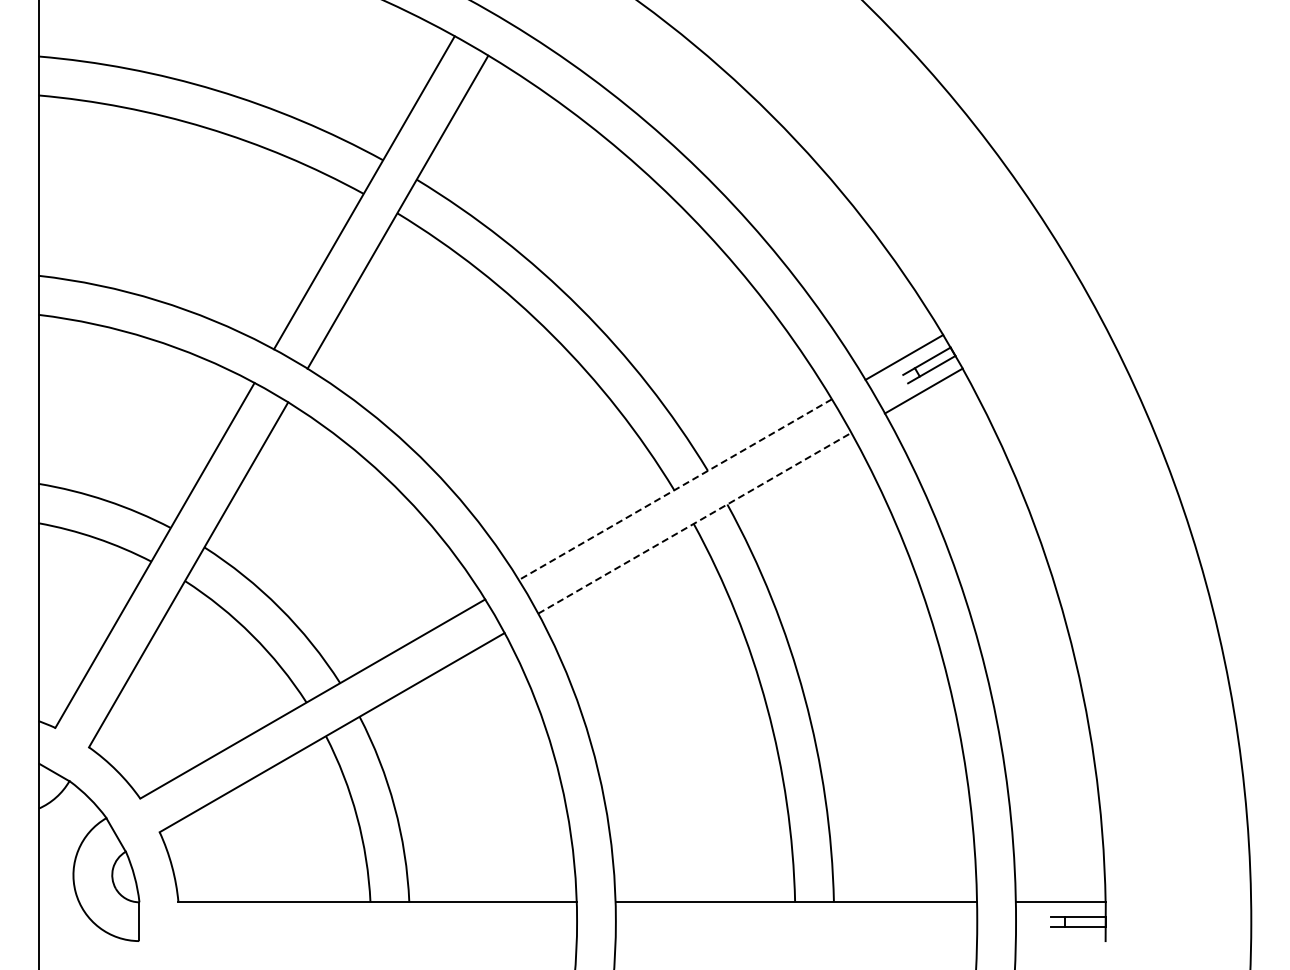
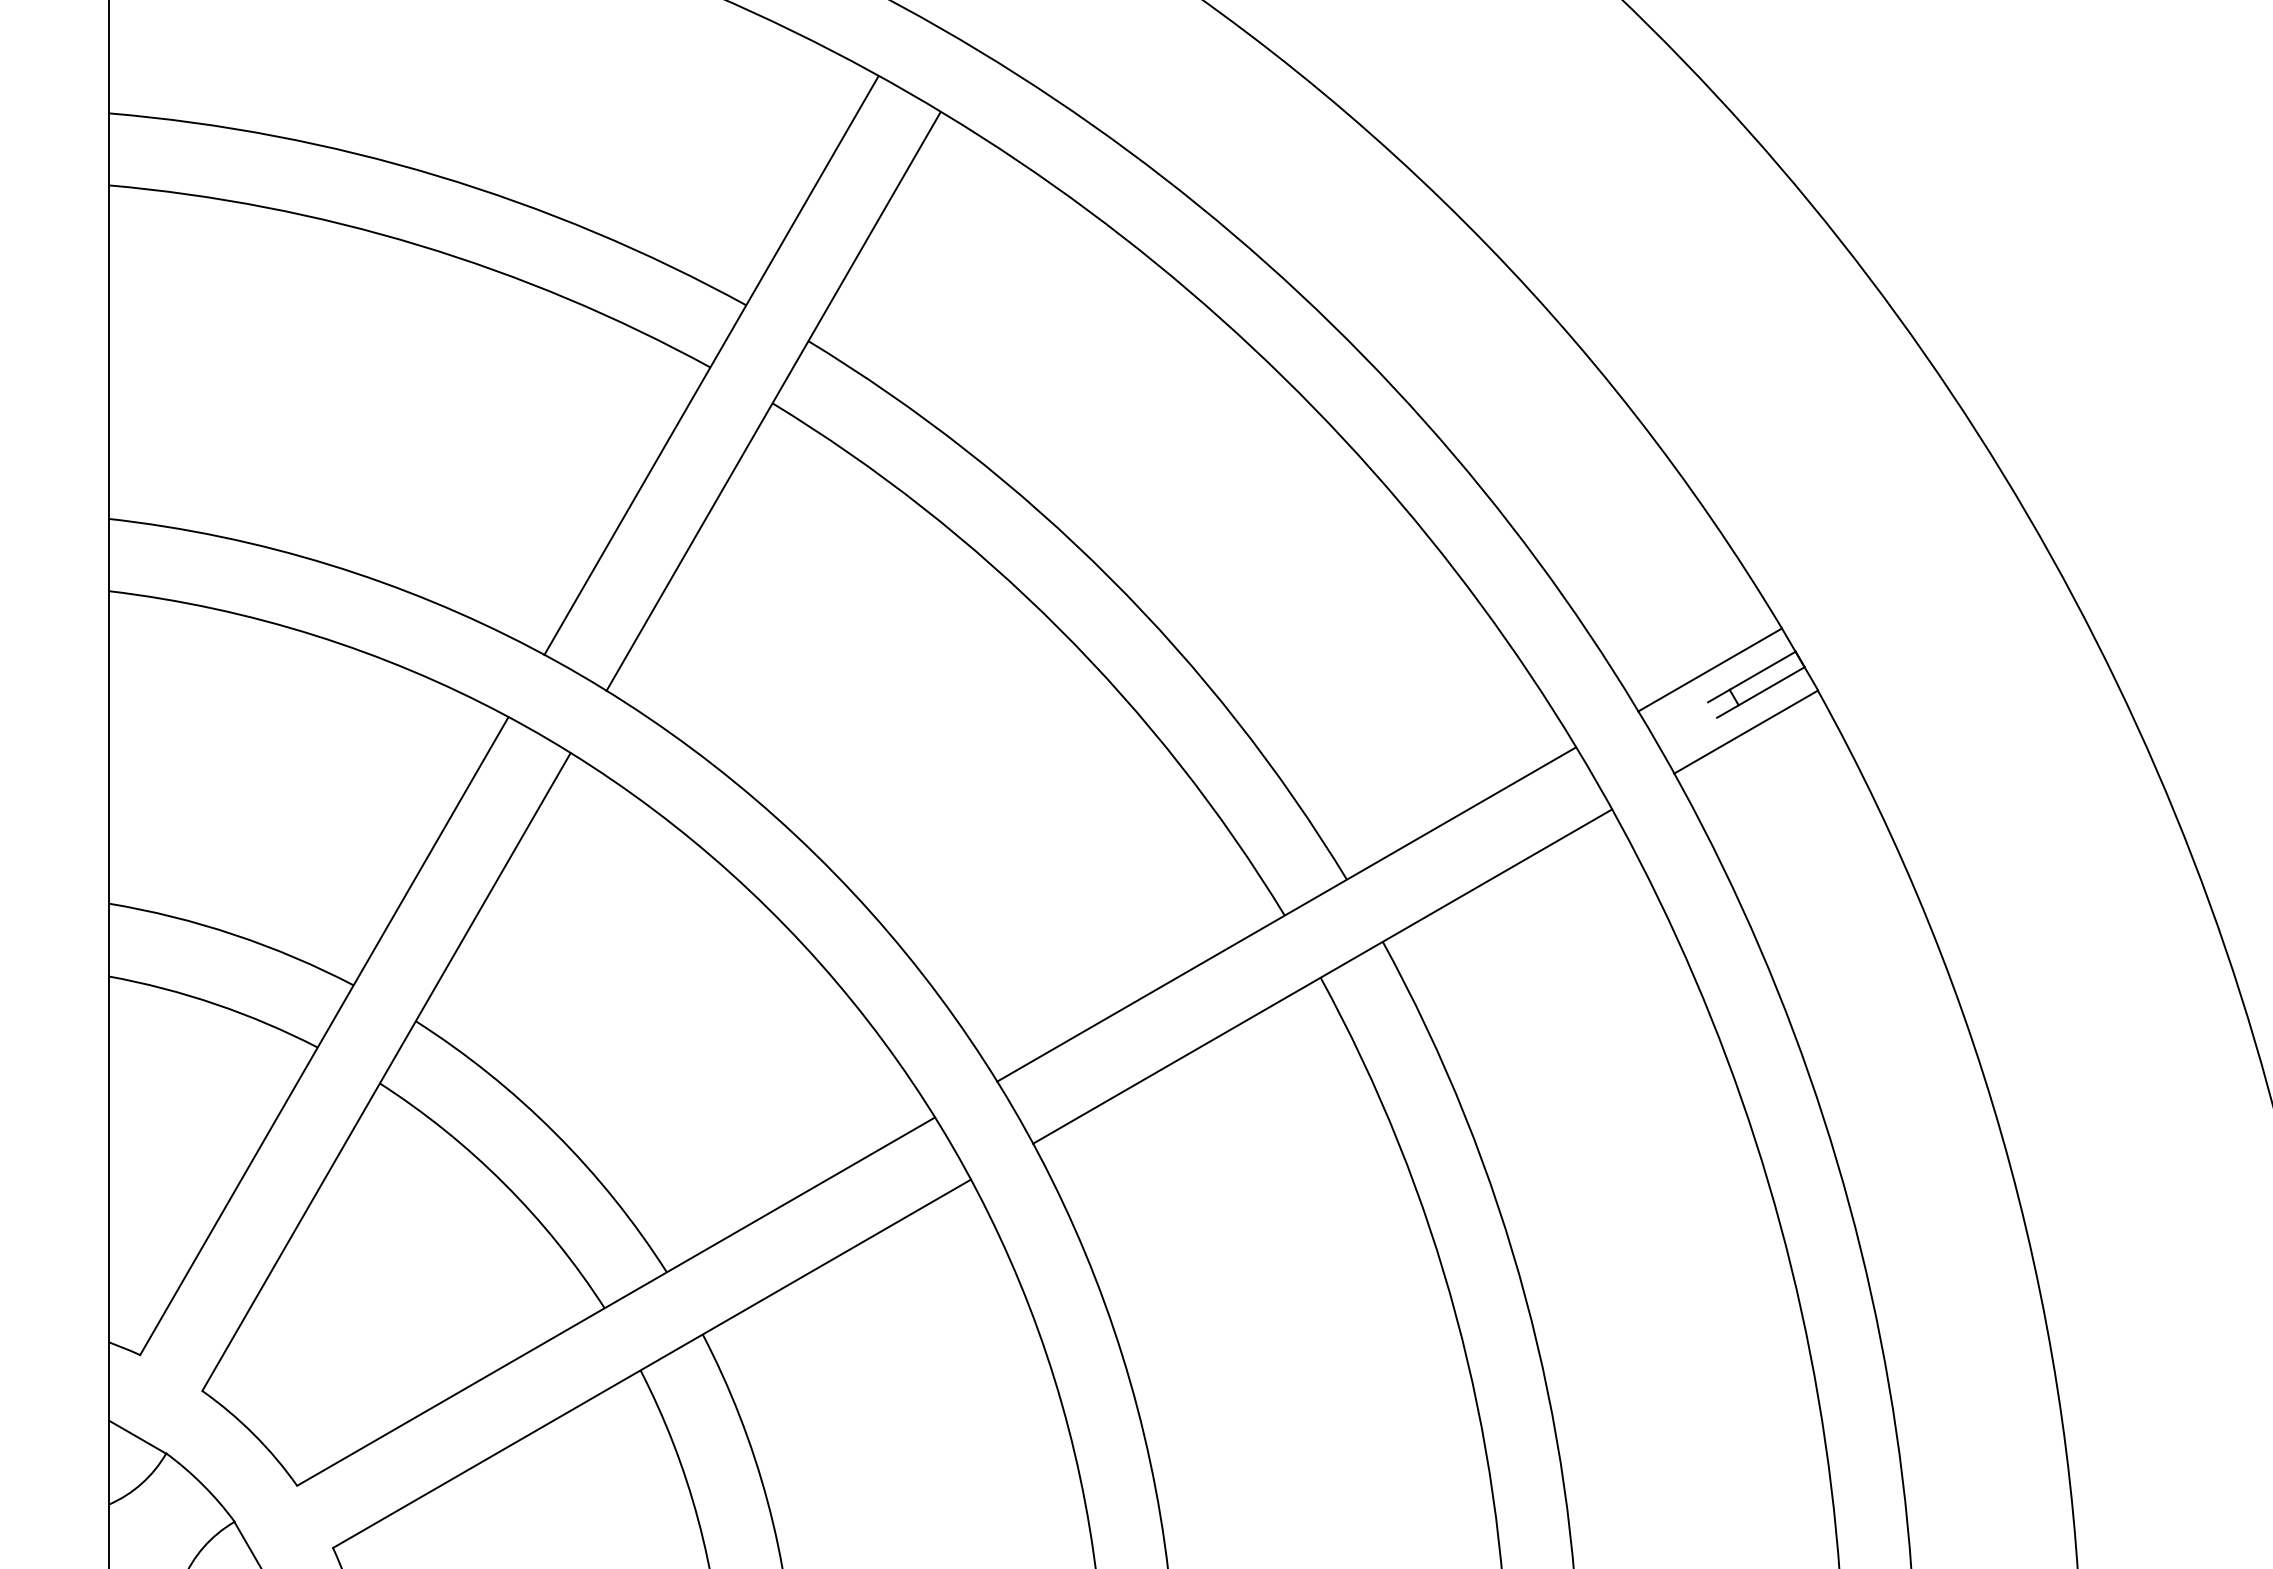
line: (675, 489) -> (1286, 914), dashed -> solid
line: (694, 523) -> (1322, 977), dashed -> solid

